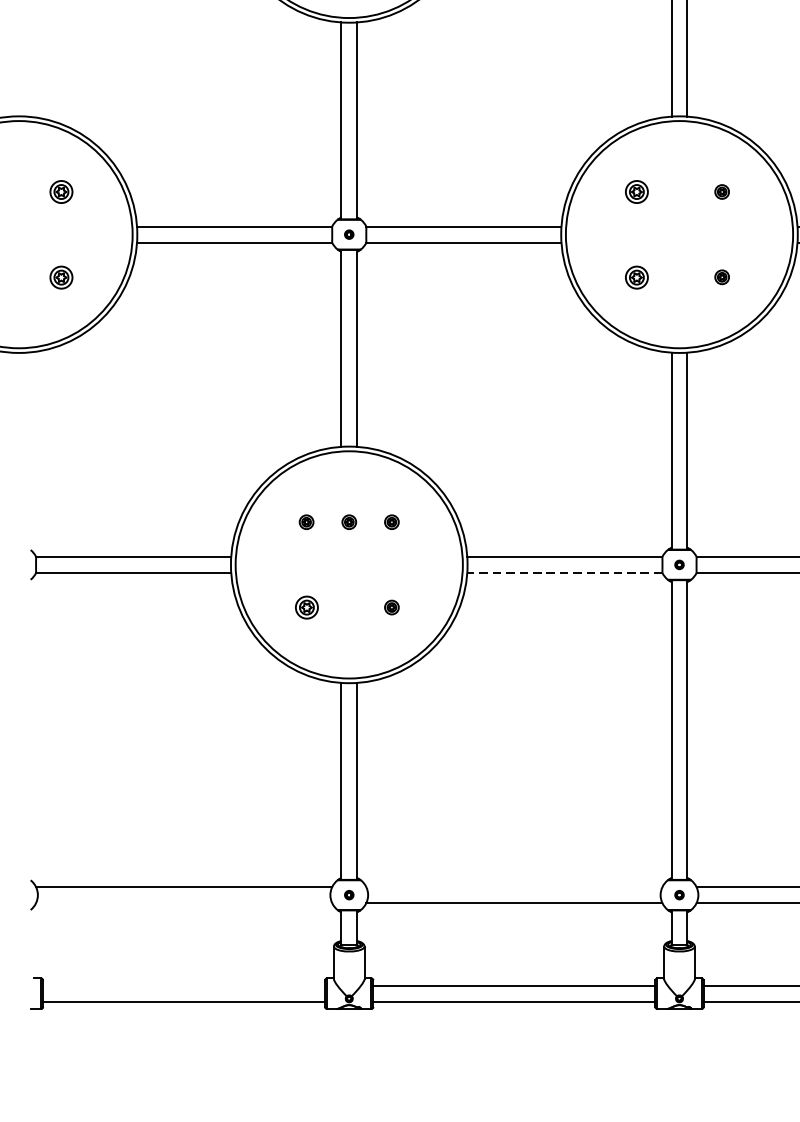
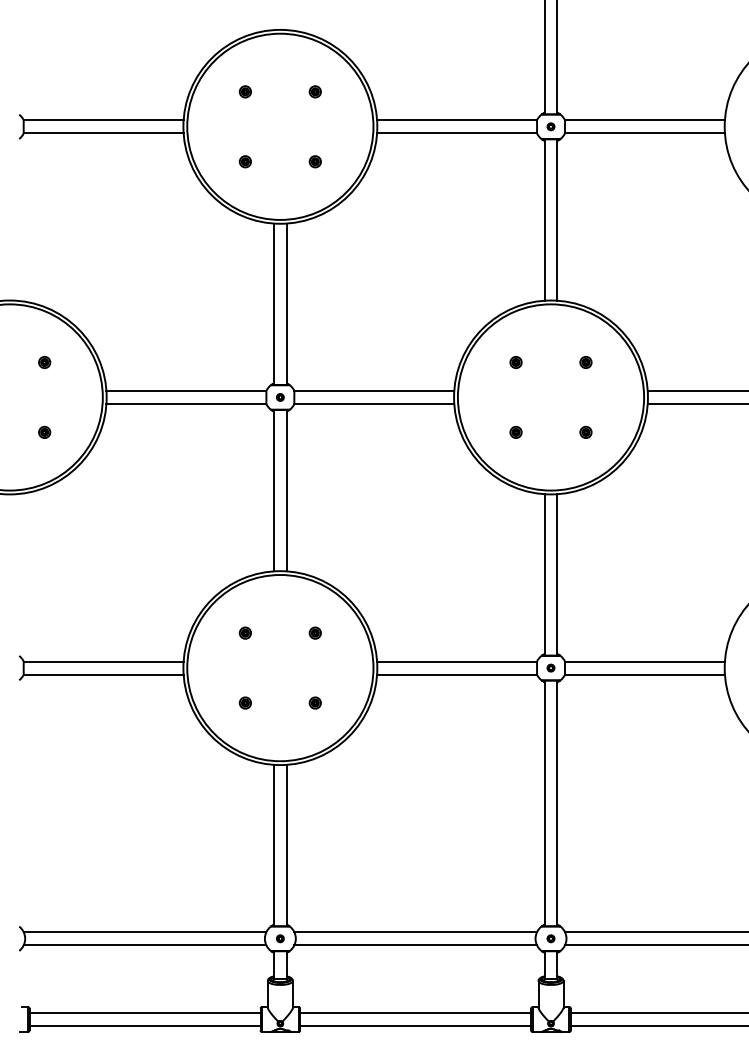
part: (61, 191) -> (44, 362), size x0.62
part: (636, 191) -> (515, 362), size x0.62
part: (61, 276) -> (44, 431), size x0.62
part: (636, 276) -> (515, 431), size x0.62
part: (348, 521) -> (279, 632), removed
line: (565, 572) -> (457, 674), dashed -> solid
part: (305, 606) -> (244, 702), size x0.62
line: (514, 887) -> (415, 932), added
line: (183, 903) -> (144, 945), added
line: (183, 986) -> (144, 1013), added

